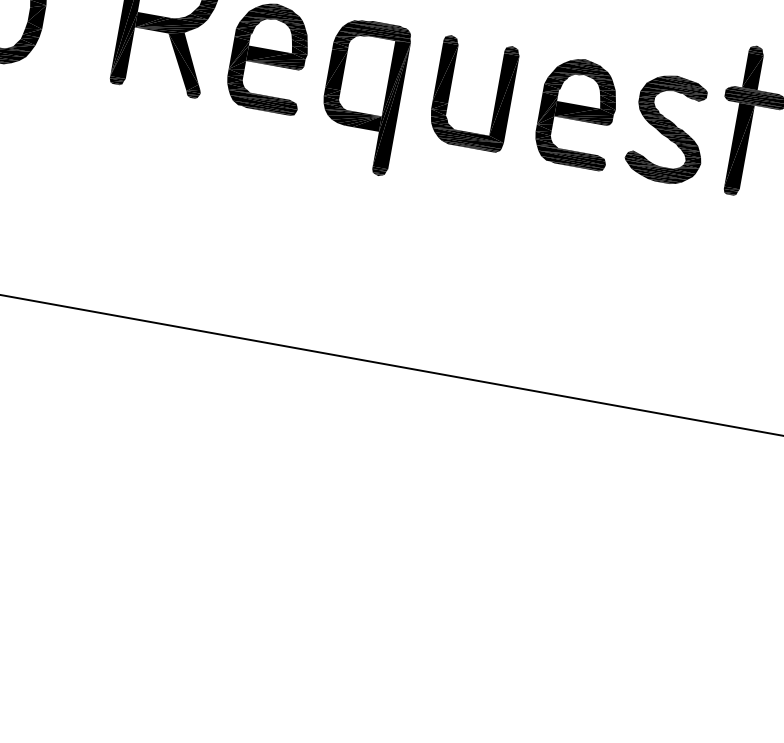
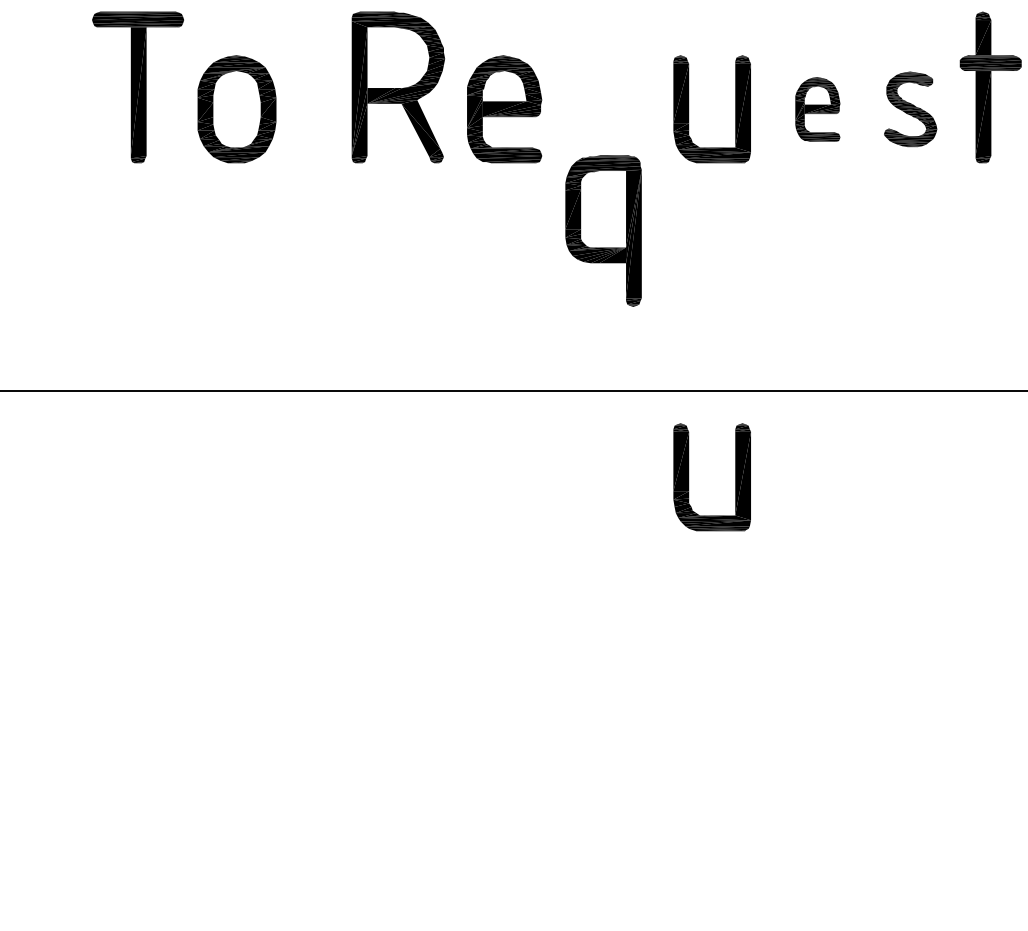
part: (362, 95) -> (603, 230), moved
part: (576, 112) -> (817, 109), size x0.6
part: (668, 129) -> (910, 109), size x0.7
part: (385, 452) -> (689, 477), added

